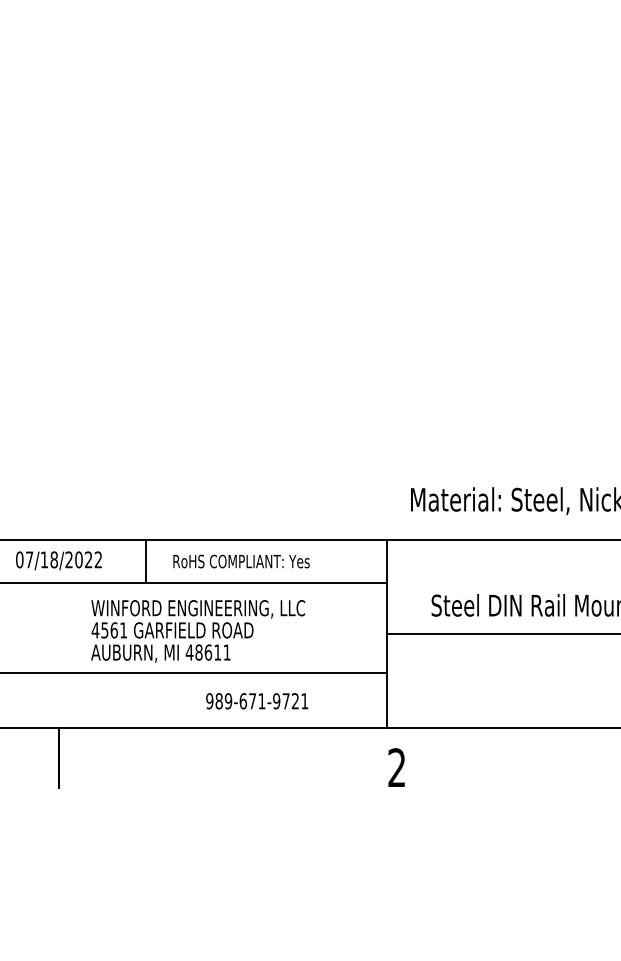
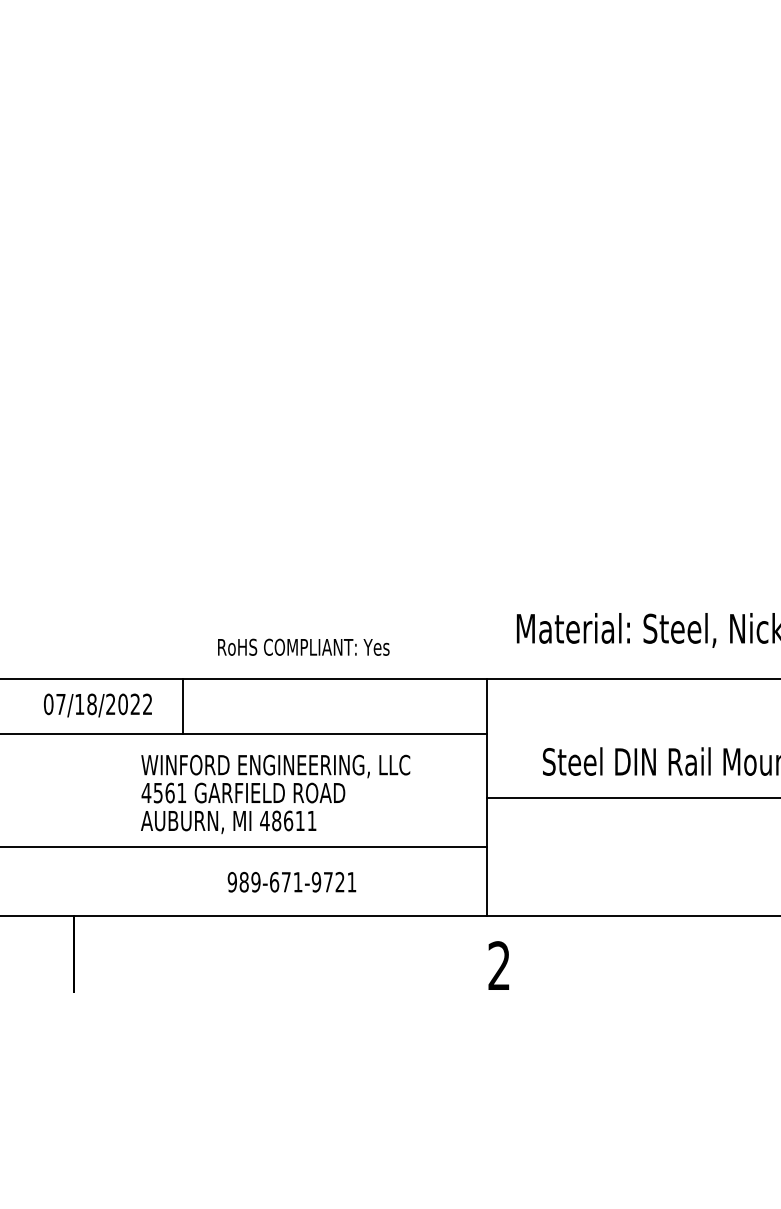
text: (58, 560) -> (97, 705), moved
text: (241, 561) -> (303, 647), moved
text: (198, 631) -> (276, 794), moved
text: (257, 701) -> (292, 882), moved

